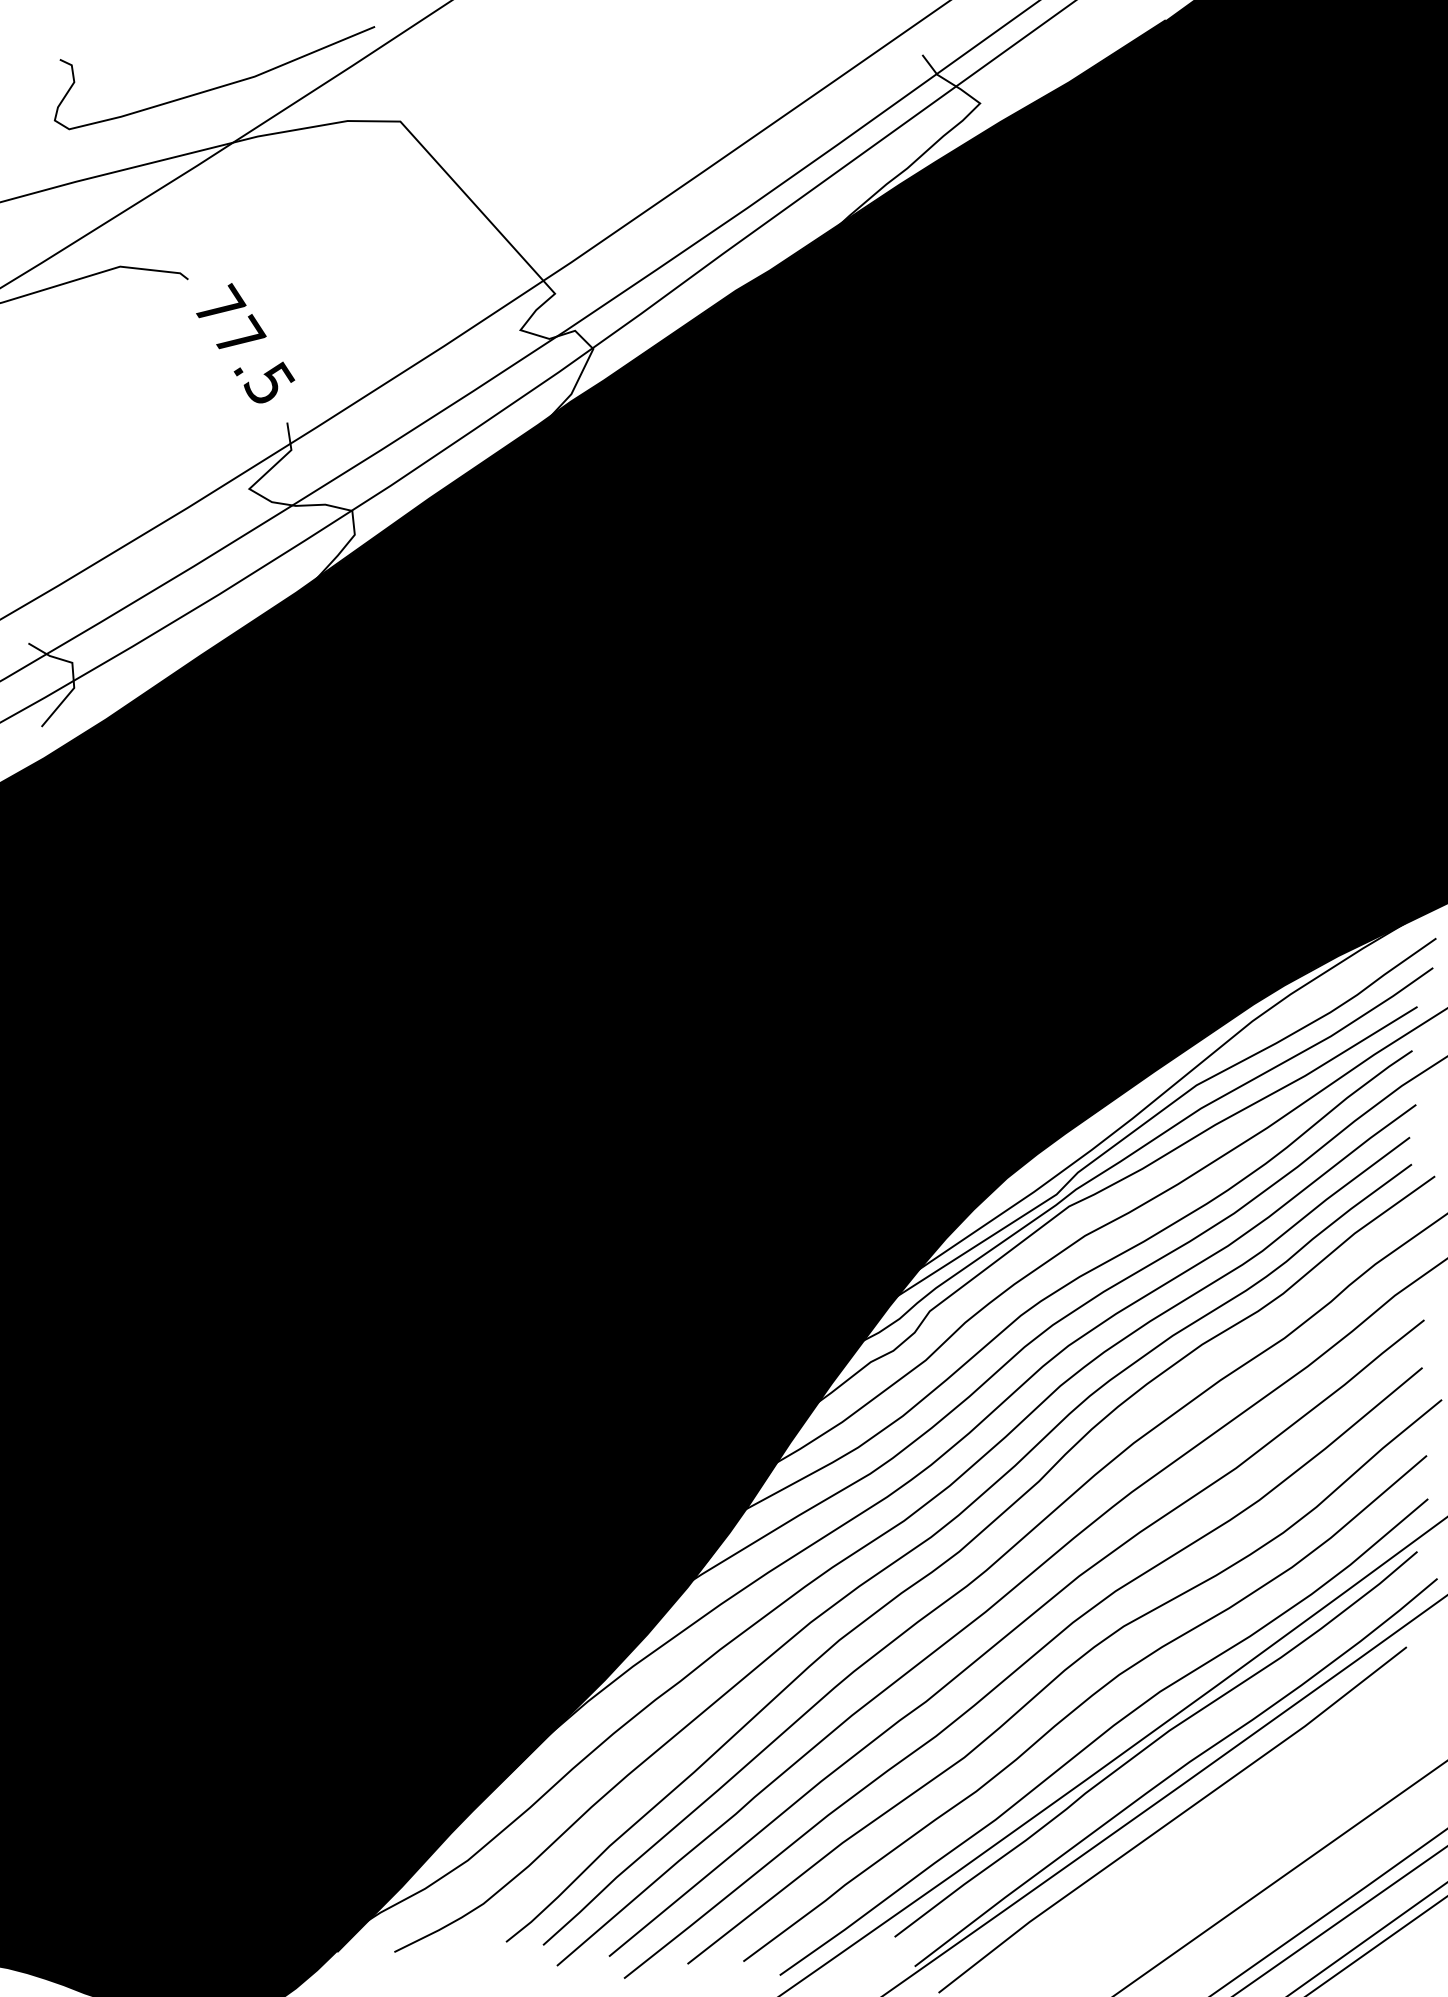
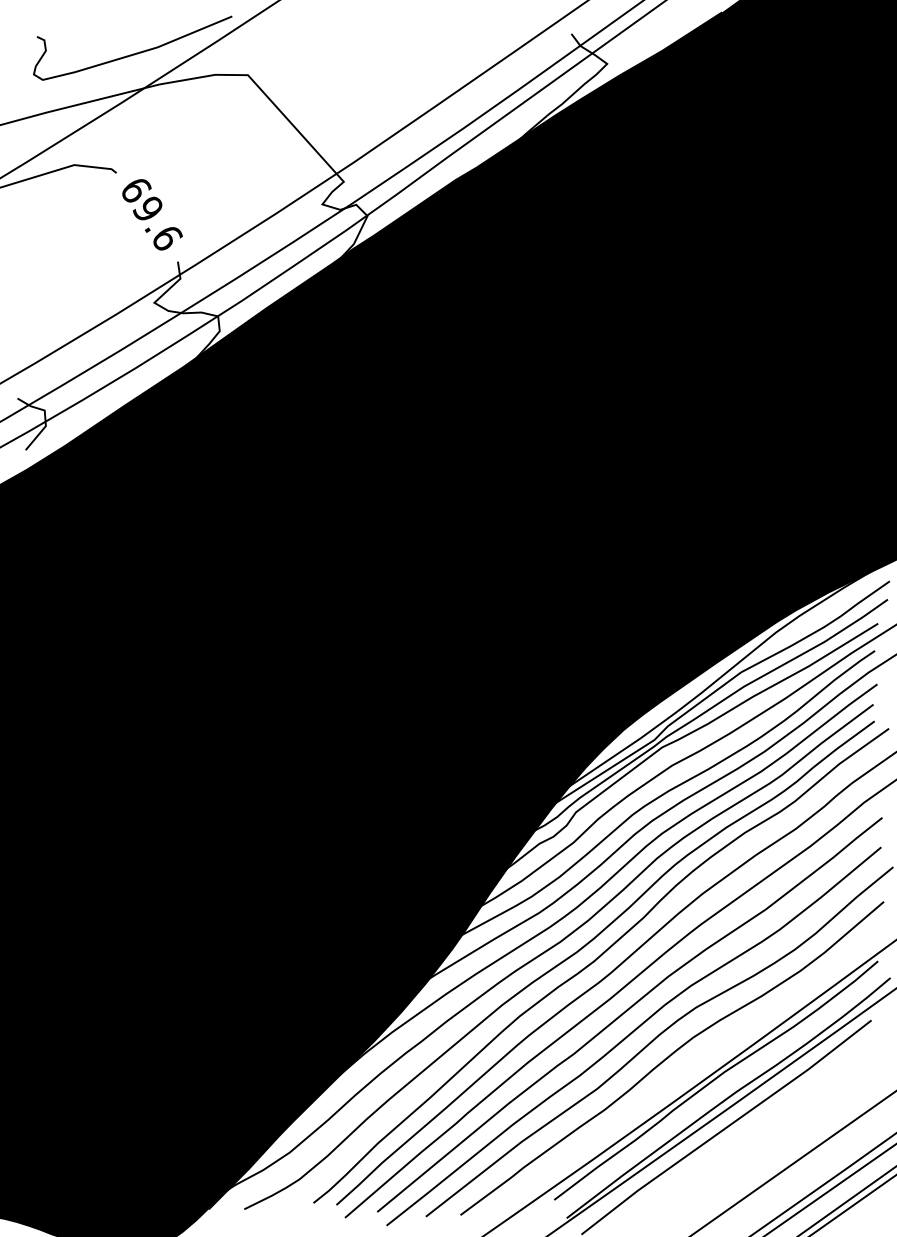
text: (244, 343) -> (151, 212), 77.5 -> 69.6
curve: (1103, 1736) -> (683, 1075), removed

